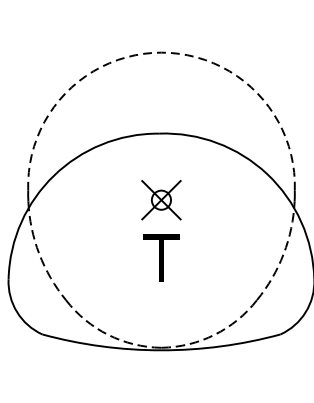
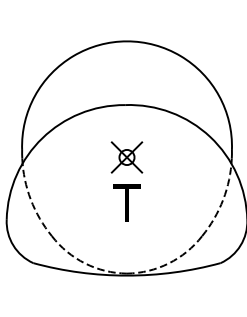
arc: (162, 52) -> (127, 41), dashed -> solid

